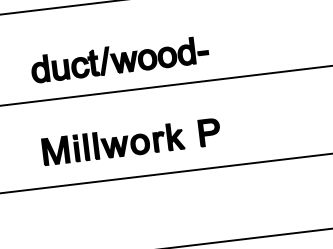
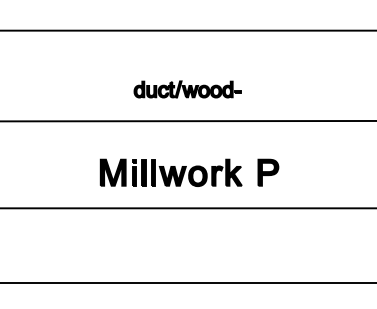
part: (119, 59) -> (187, 89), size x0.6

